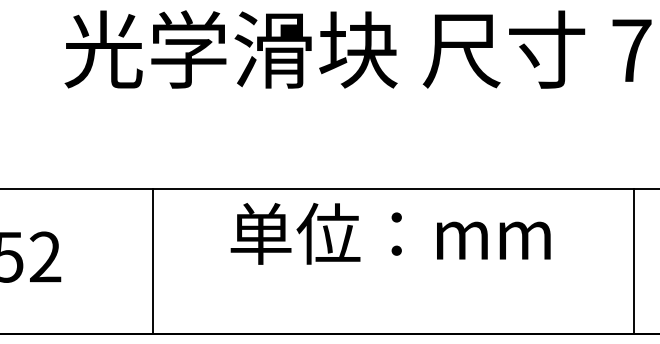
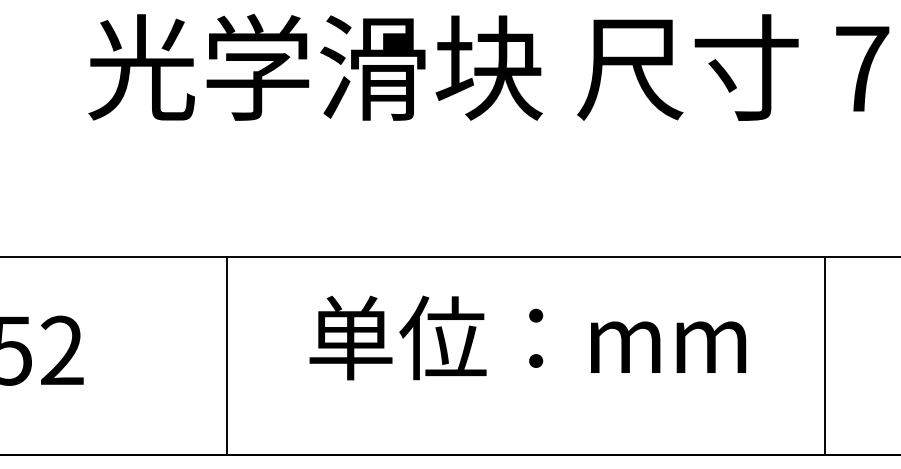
text: (390, 233) -> (527, 337), moved
line: (152, 260) -> (226, 355), moved
line: (634, 260) -> (825, 355), moved

